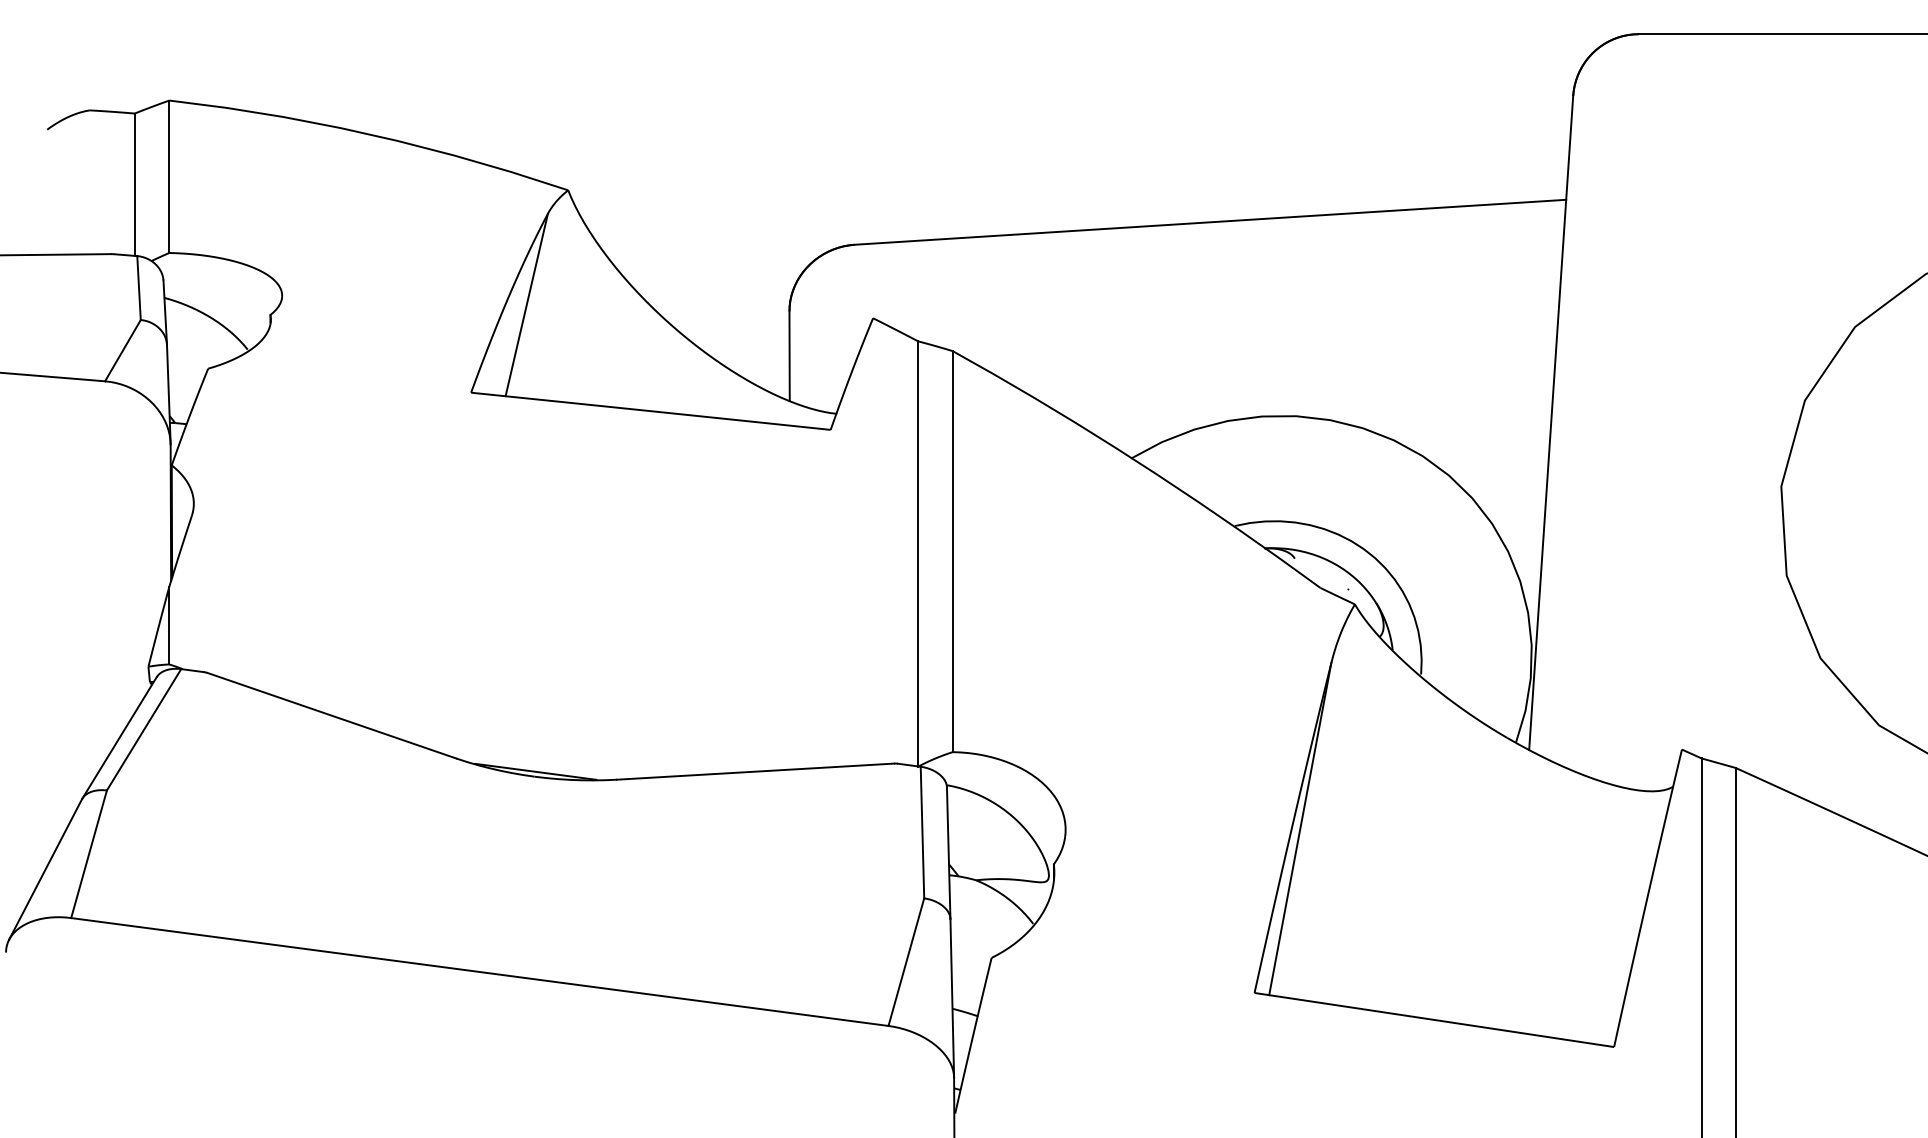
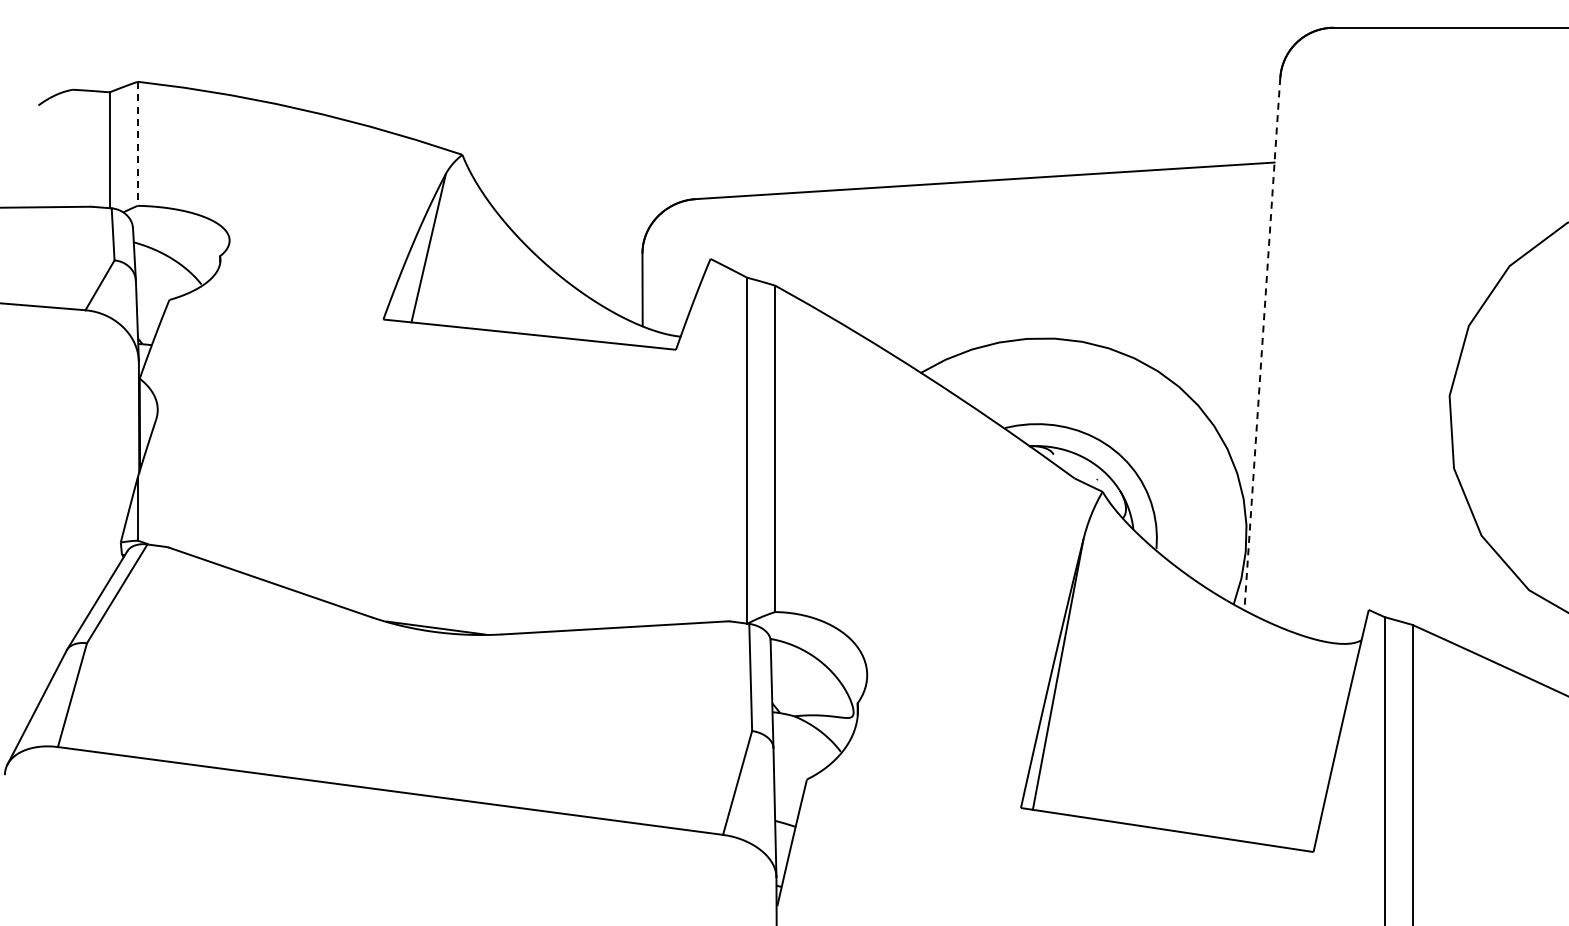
line: (168, 177) -> (137, 144), solid -> dashed
line: (1551, 423) -> (1262, 344), solid -> dashed

